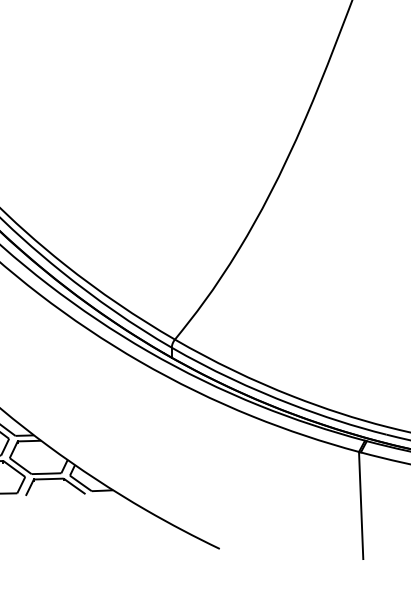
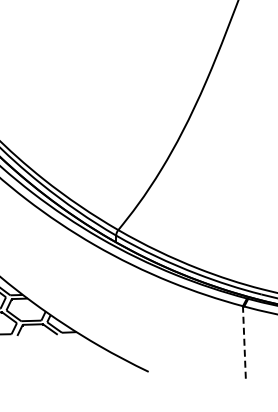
line: (361, 504) -> (244, 341), solid -> dashed

